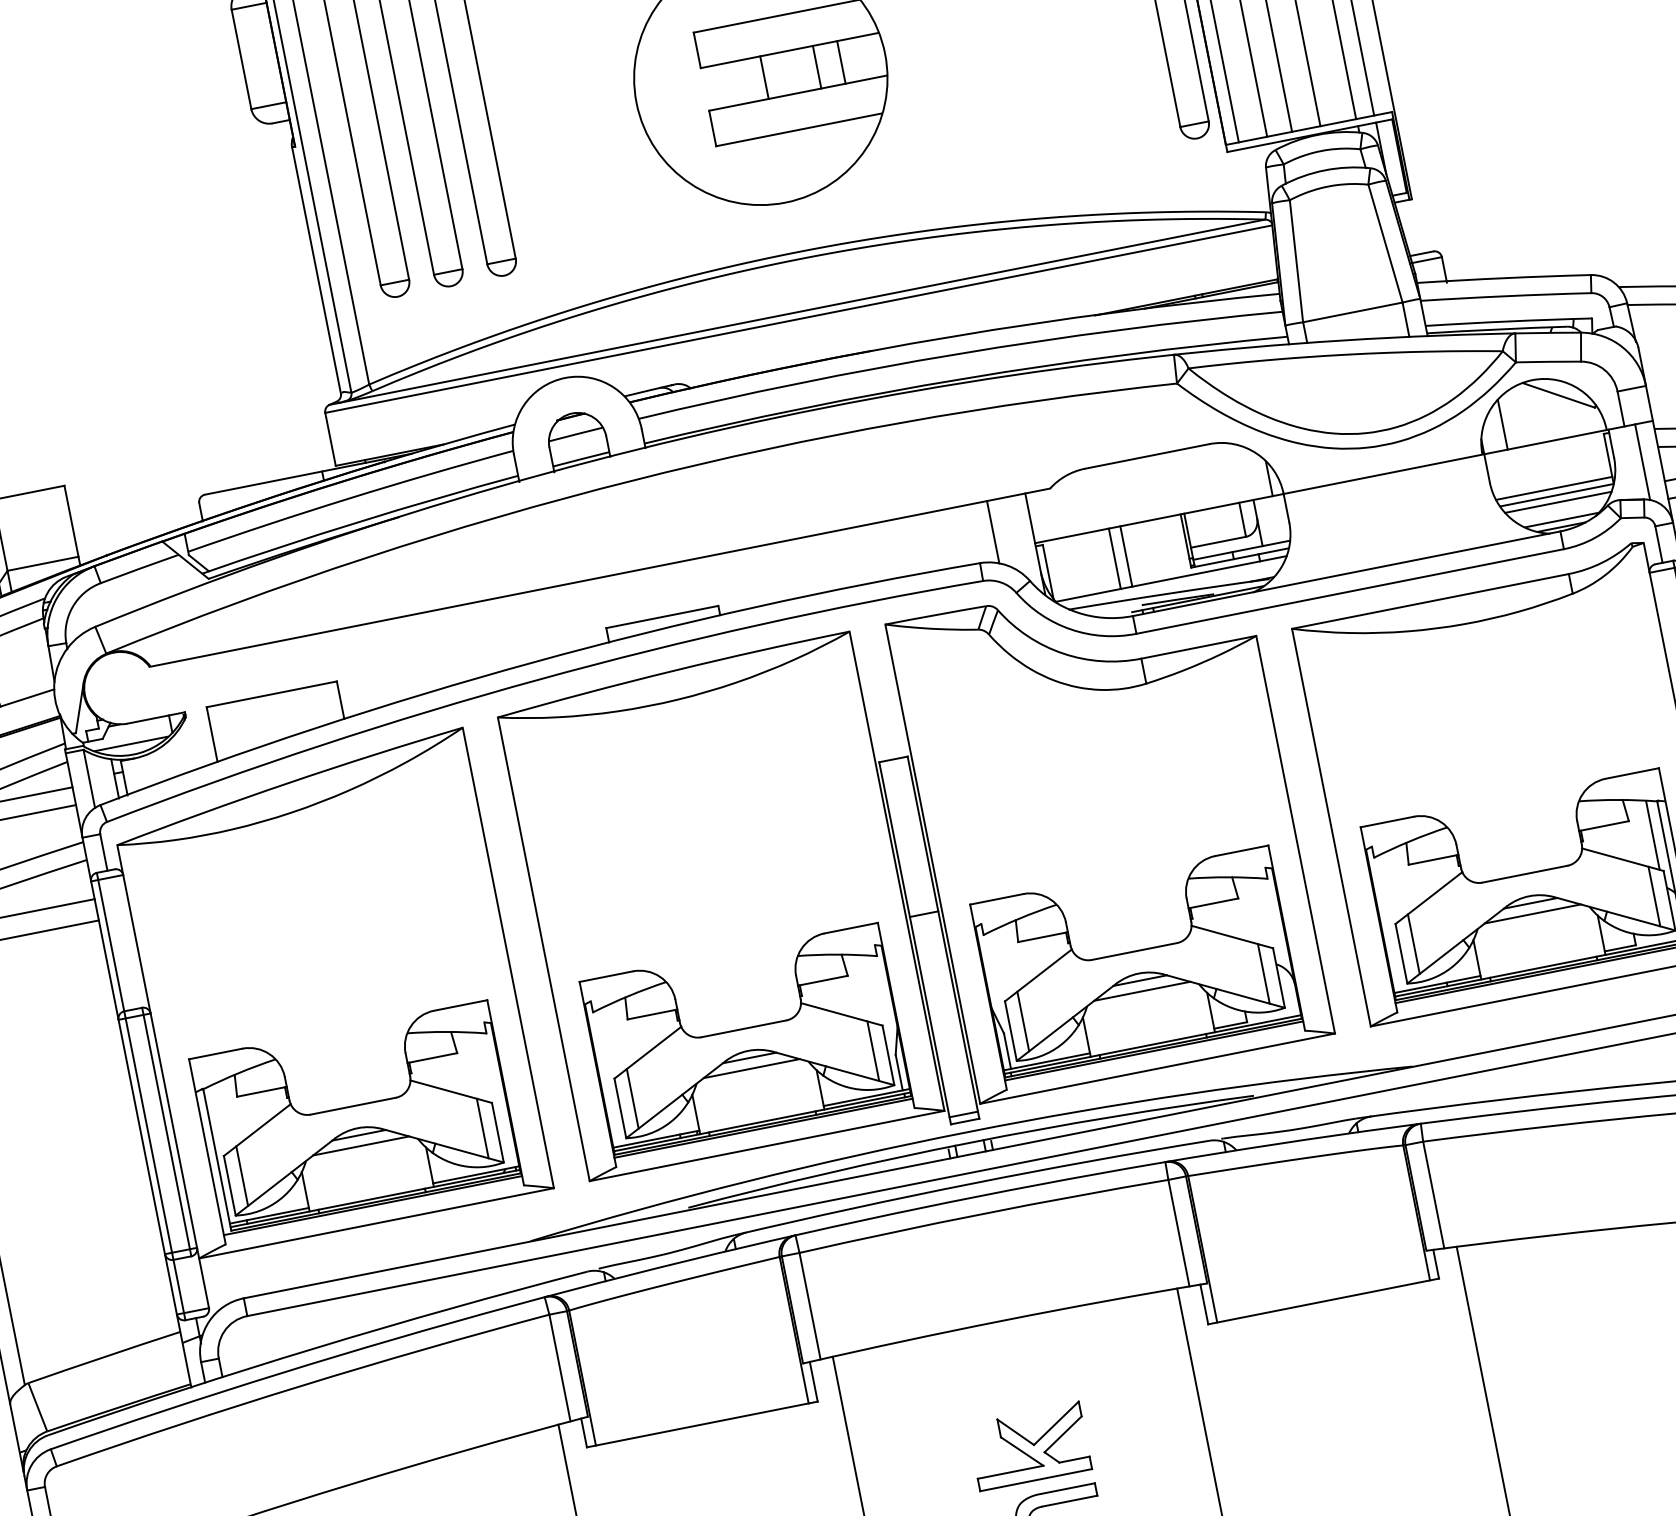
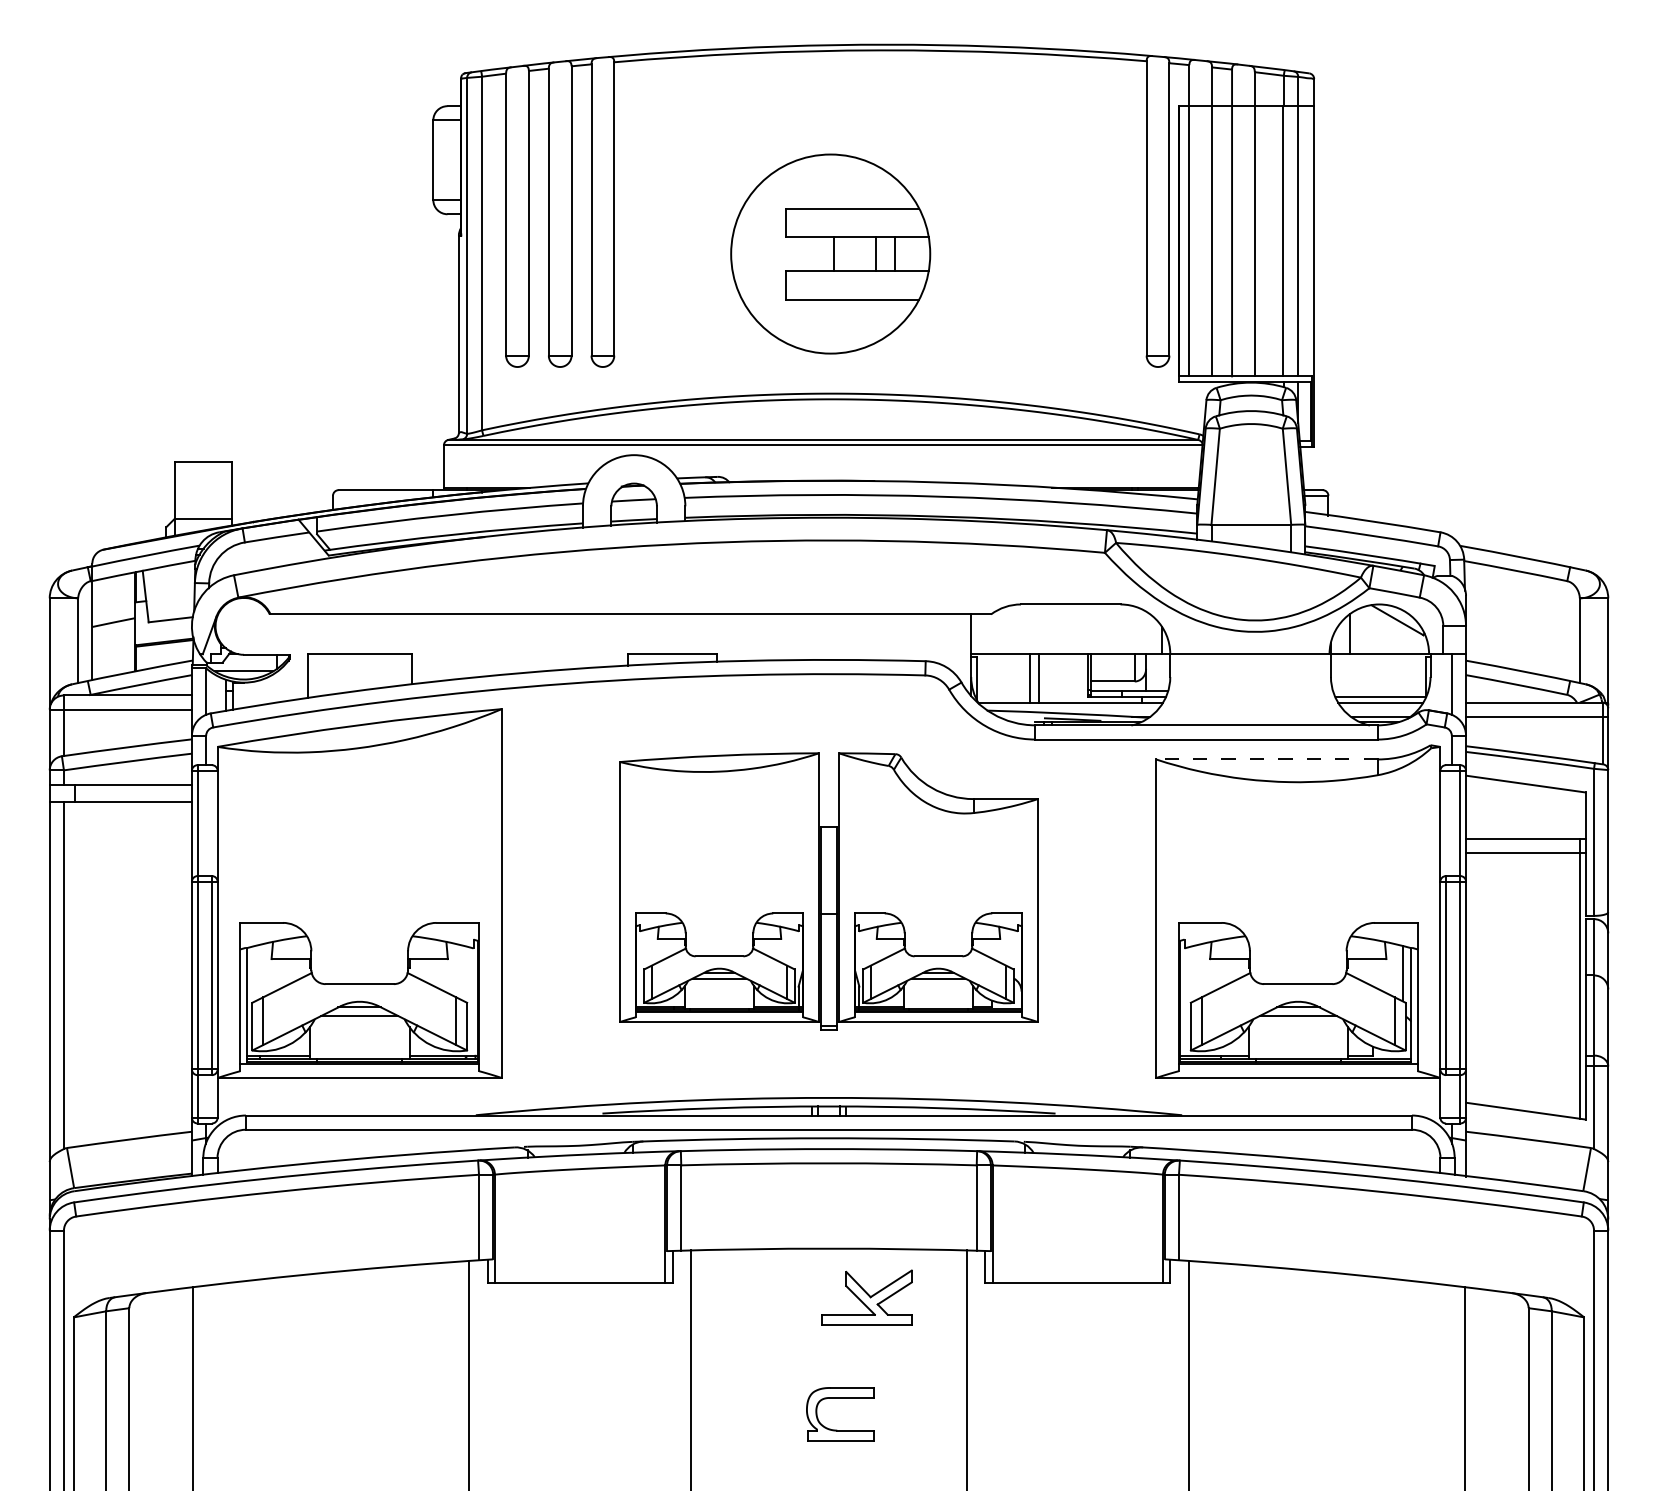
line: (1554, 488) -> (1379, 691), removed
line: (993, 532) -> (940, 639), removed
line: (1431, 601) -> (1267, 759), solid -> dashed
part: (915, 874) -> (828, 891), size x0.7
part: (1028, 1446) -> (866, 1297), moved

